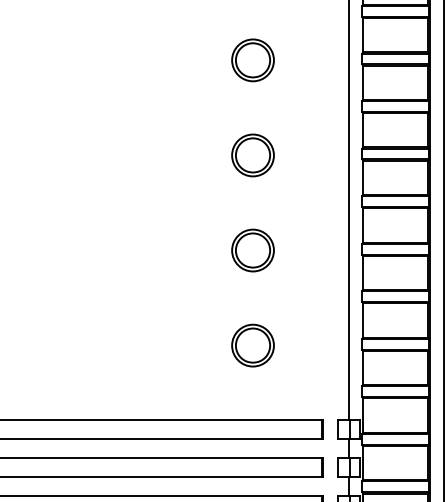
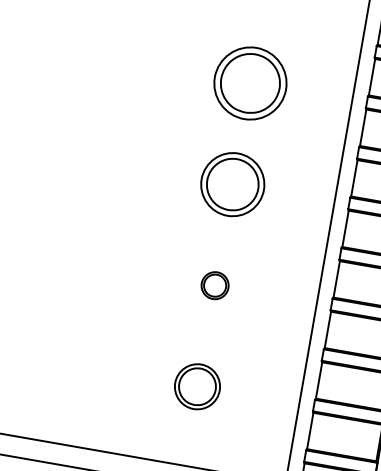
part: (252, 60) -> (249, 83), size x1.6
part: (252, 155) -> (232, 184), size x1.4
part: (252, 250) -> (214, 285), size x0.6

